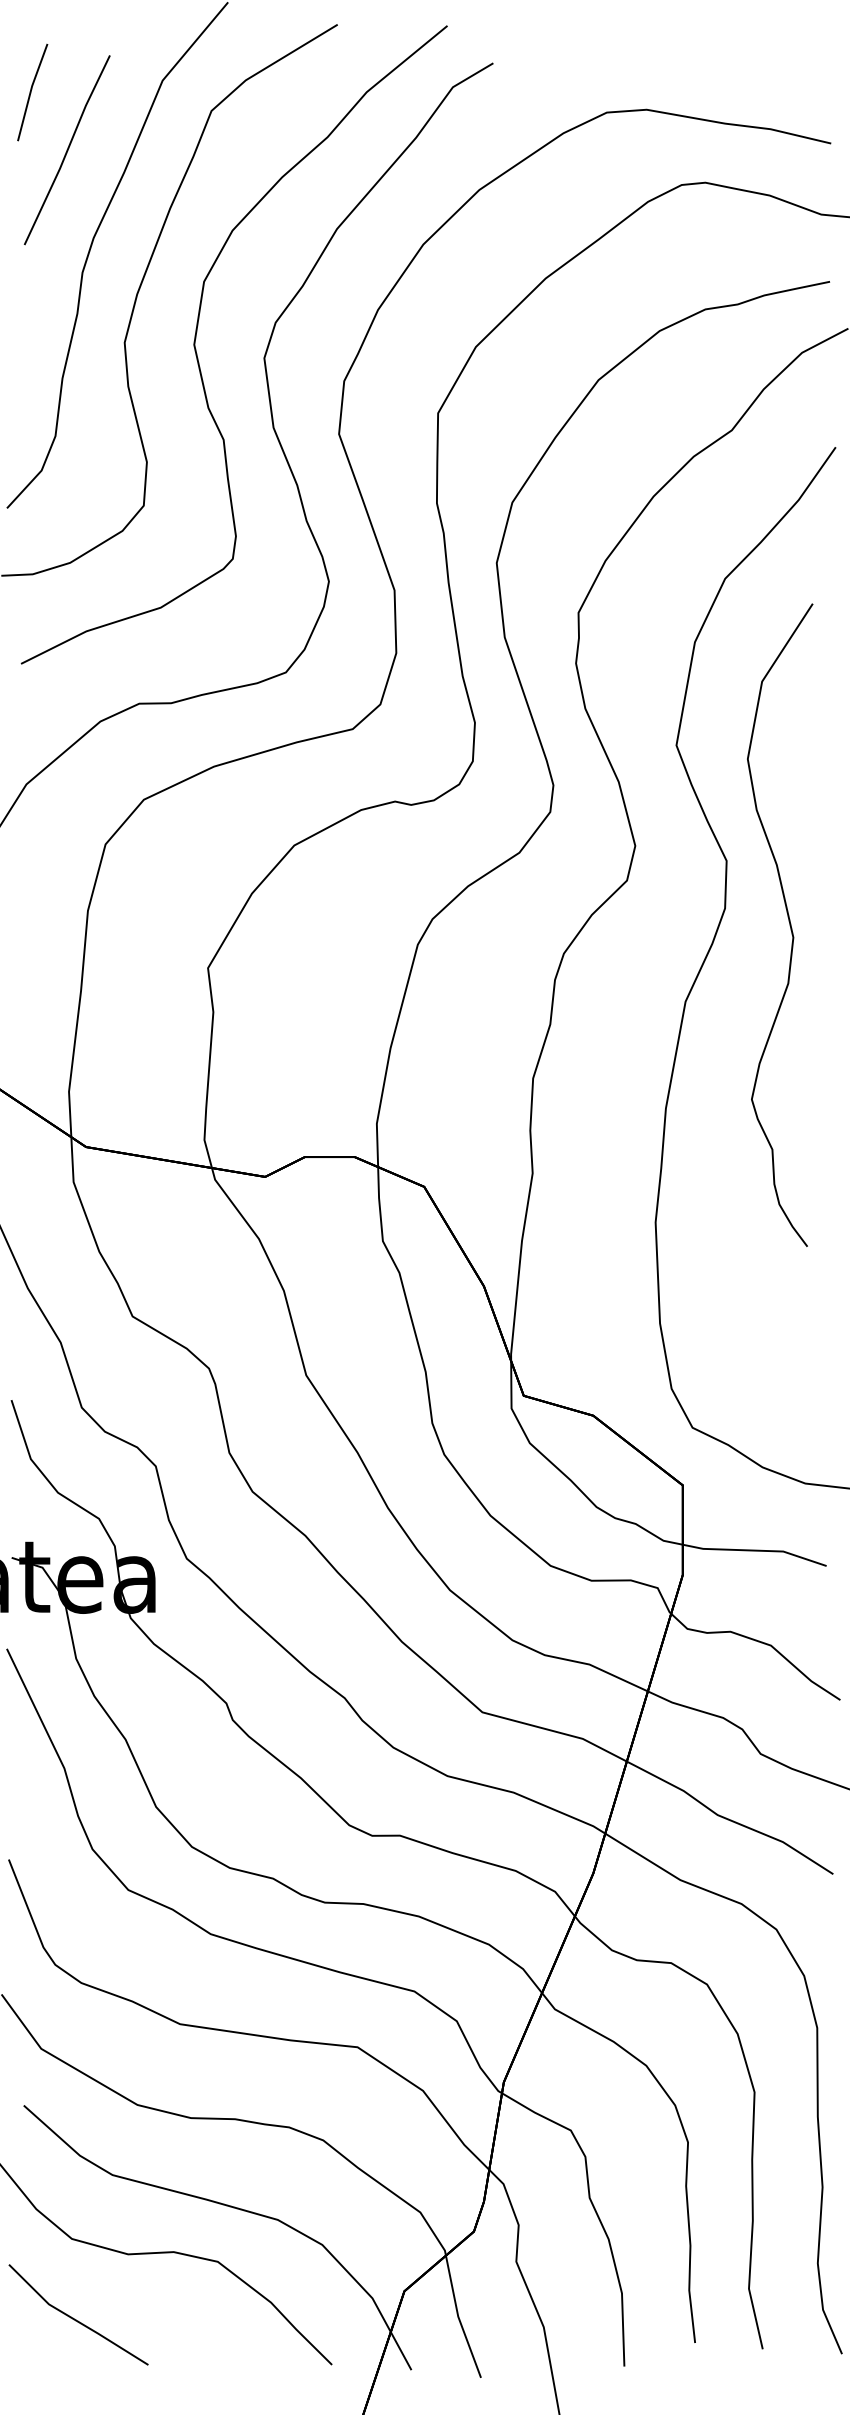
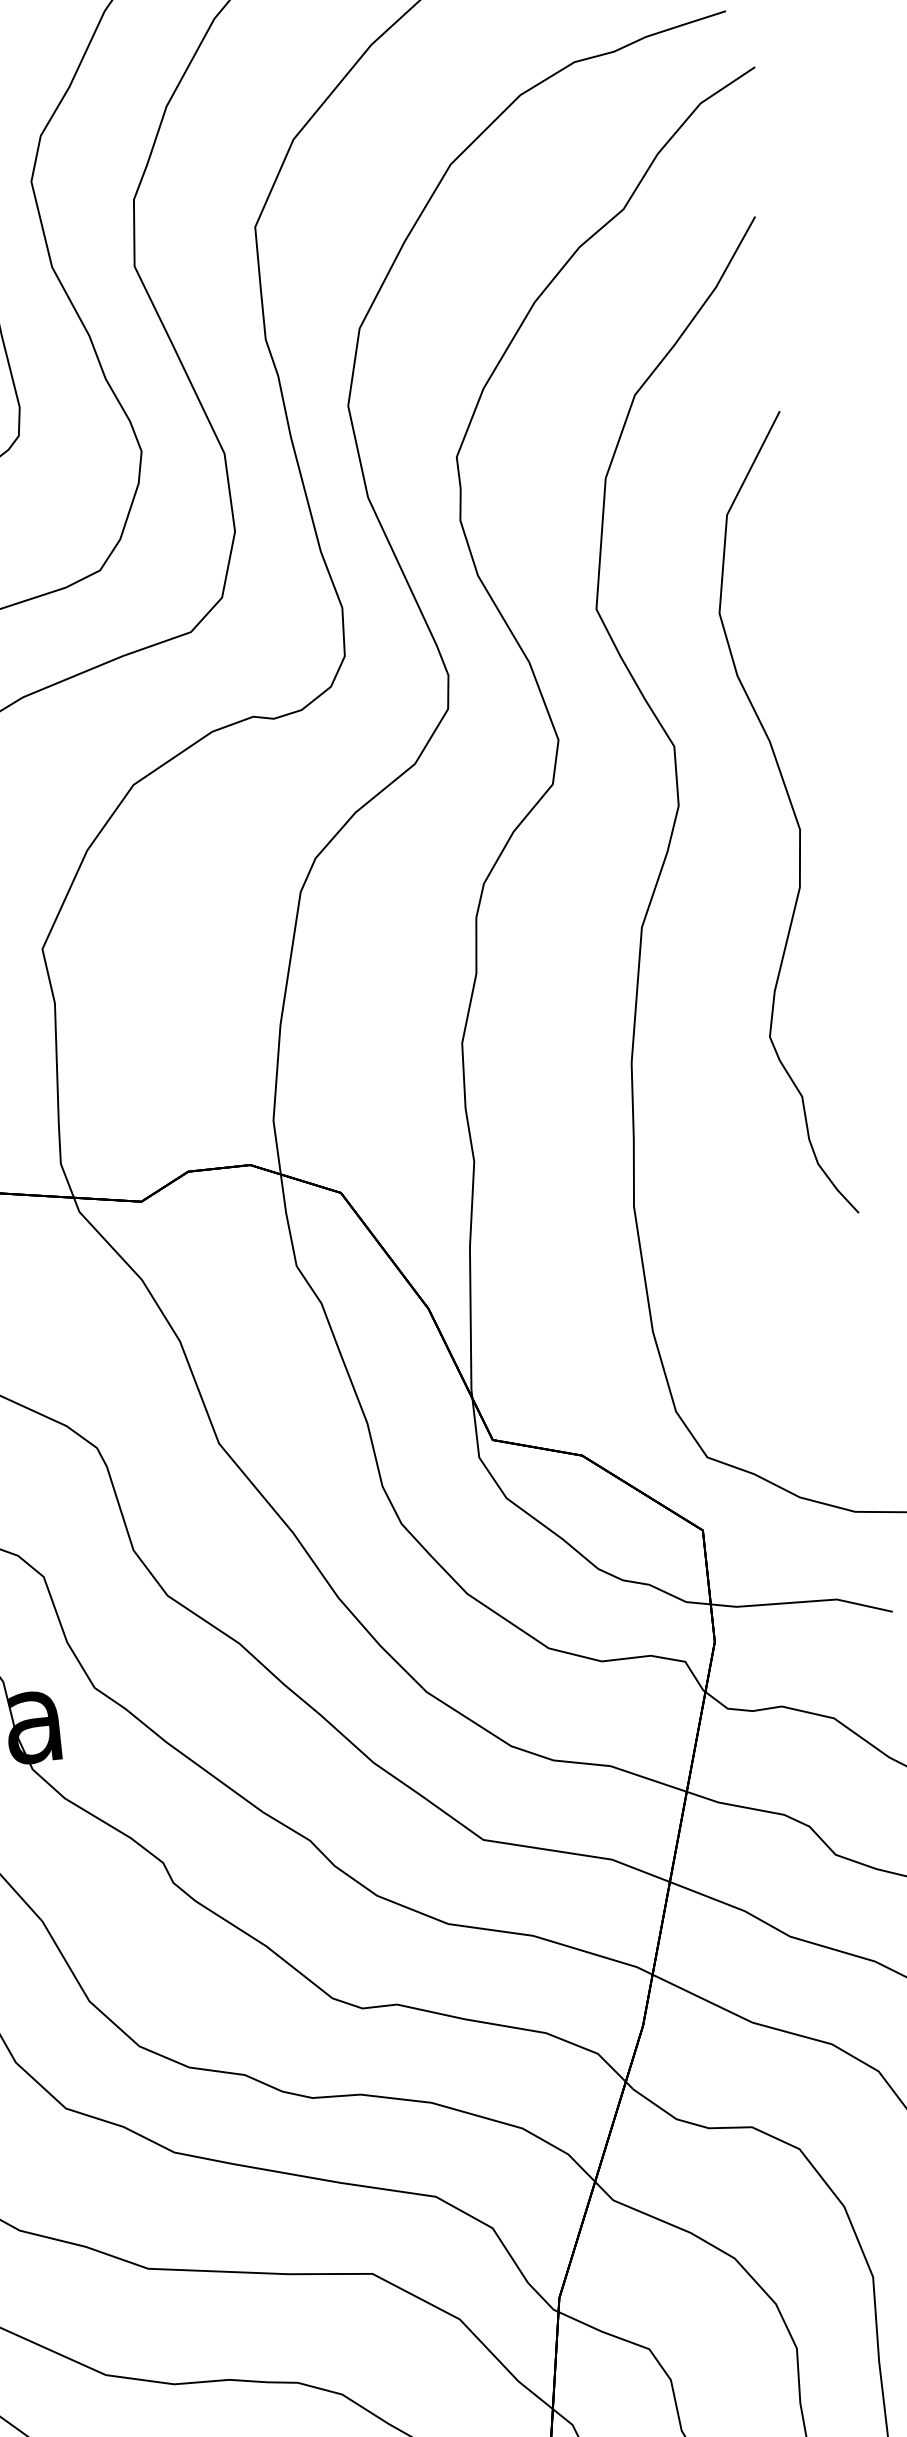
part: (788, 921) -> (791, 810), moved

